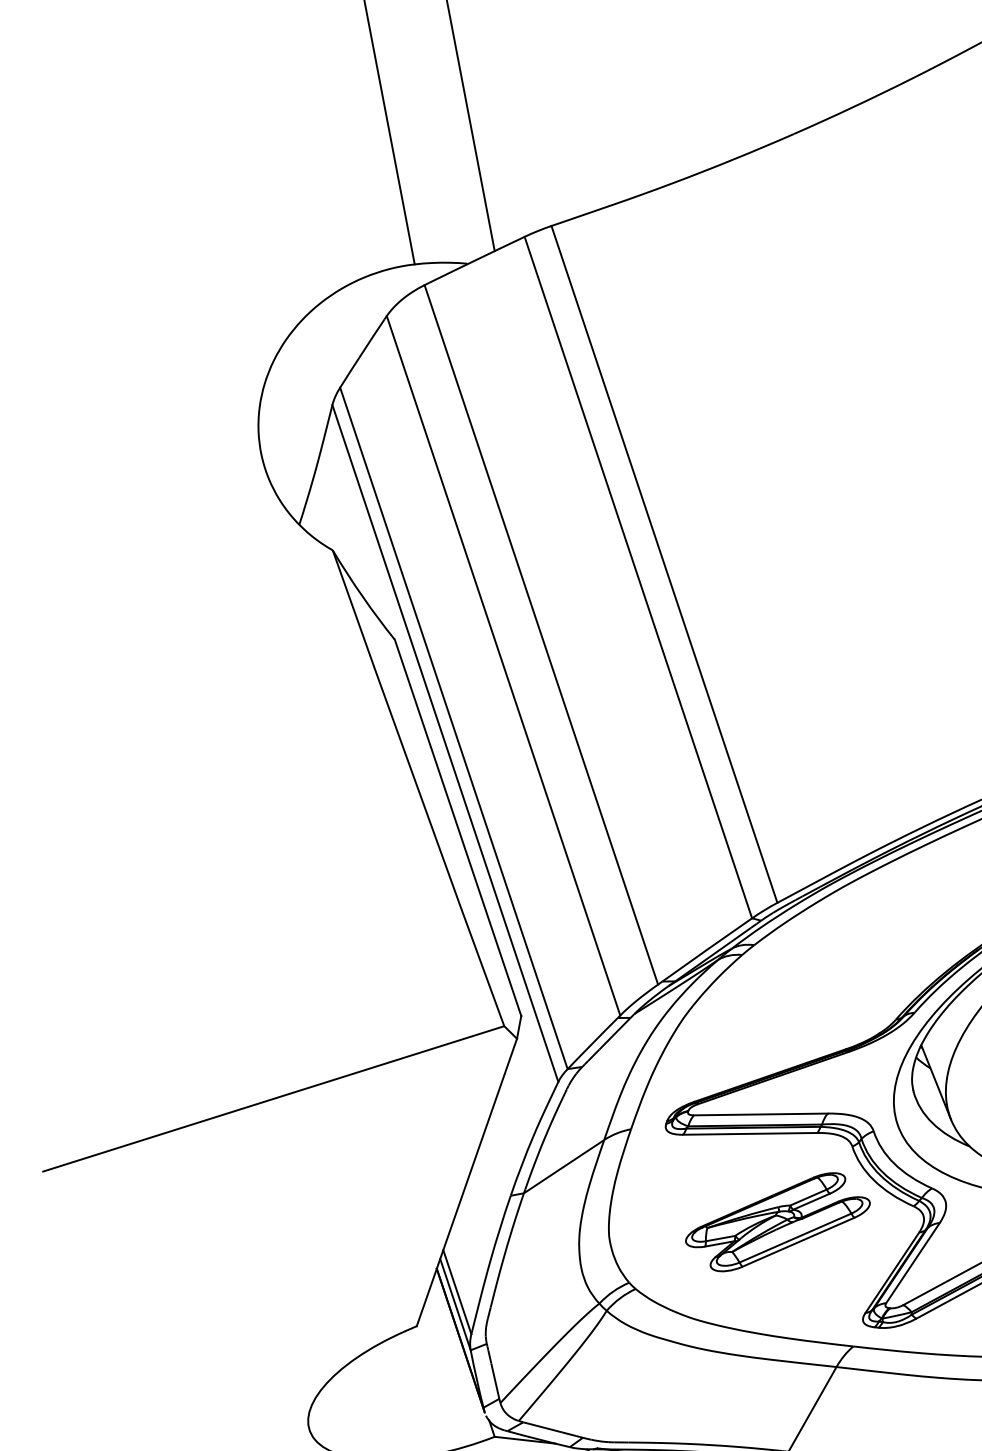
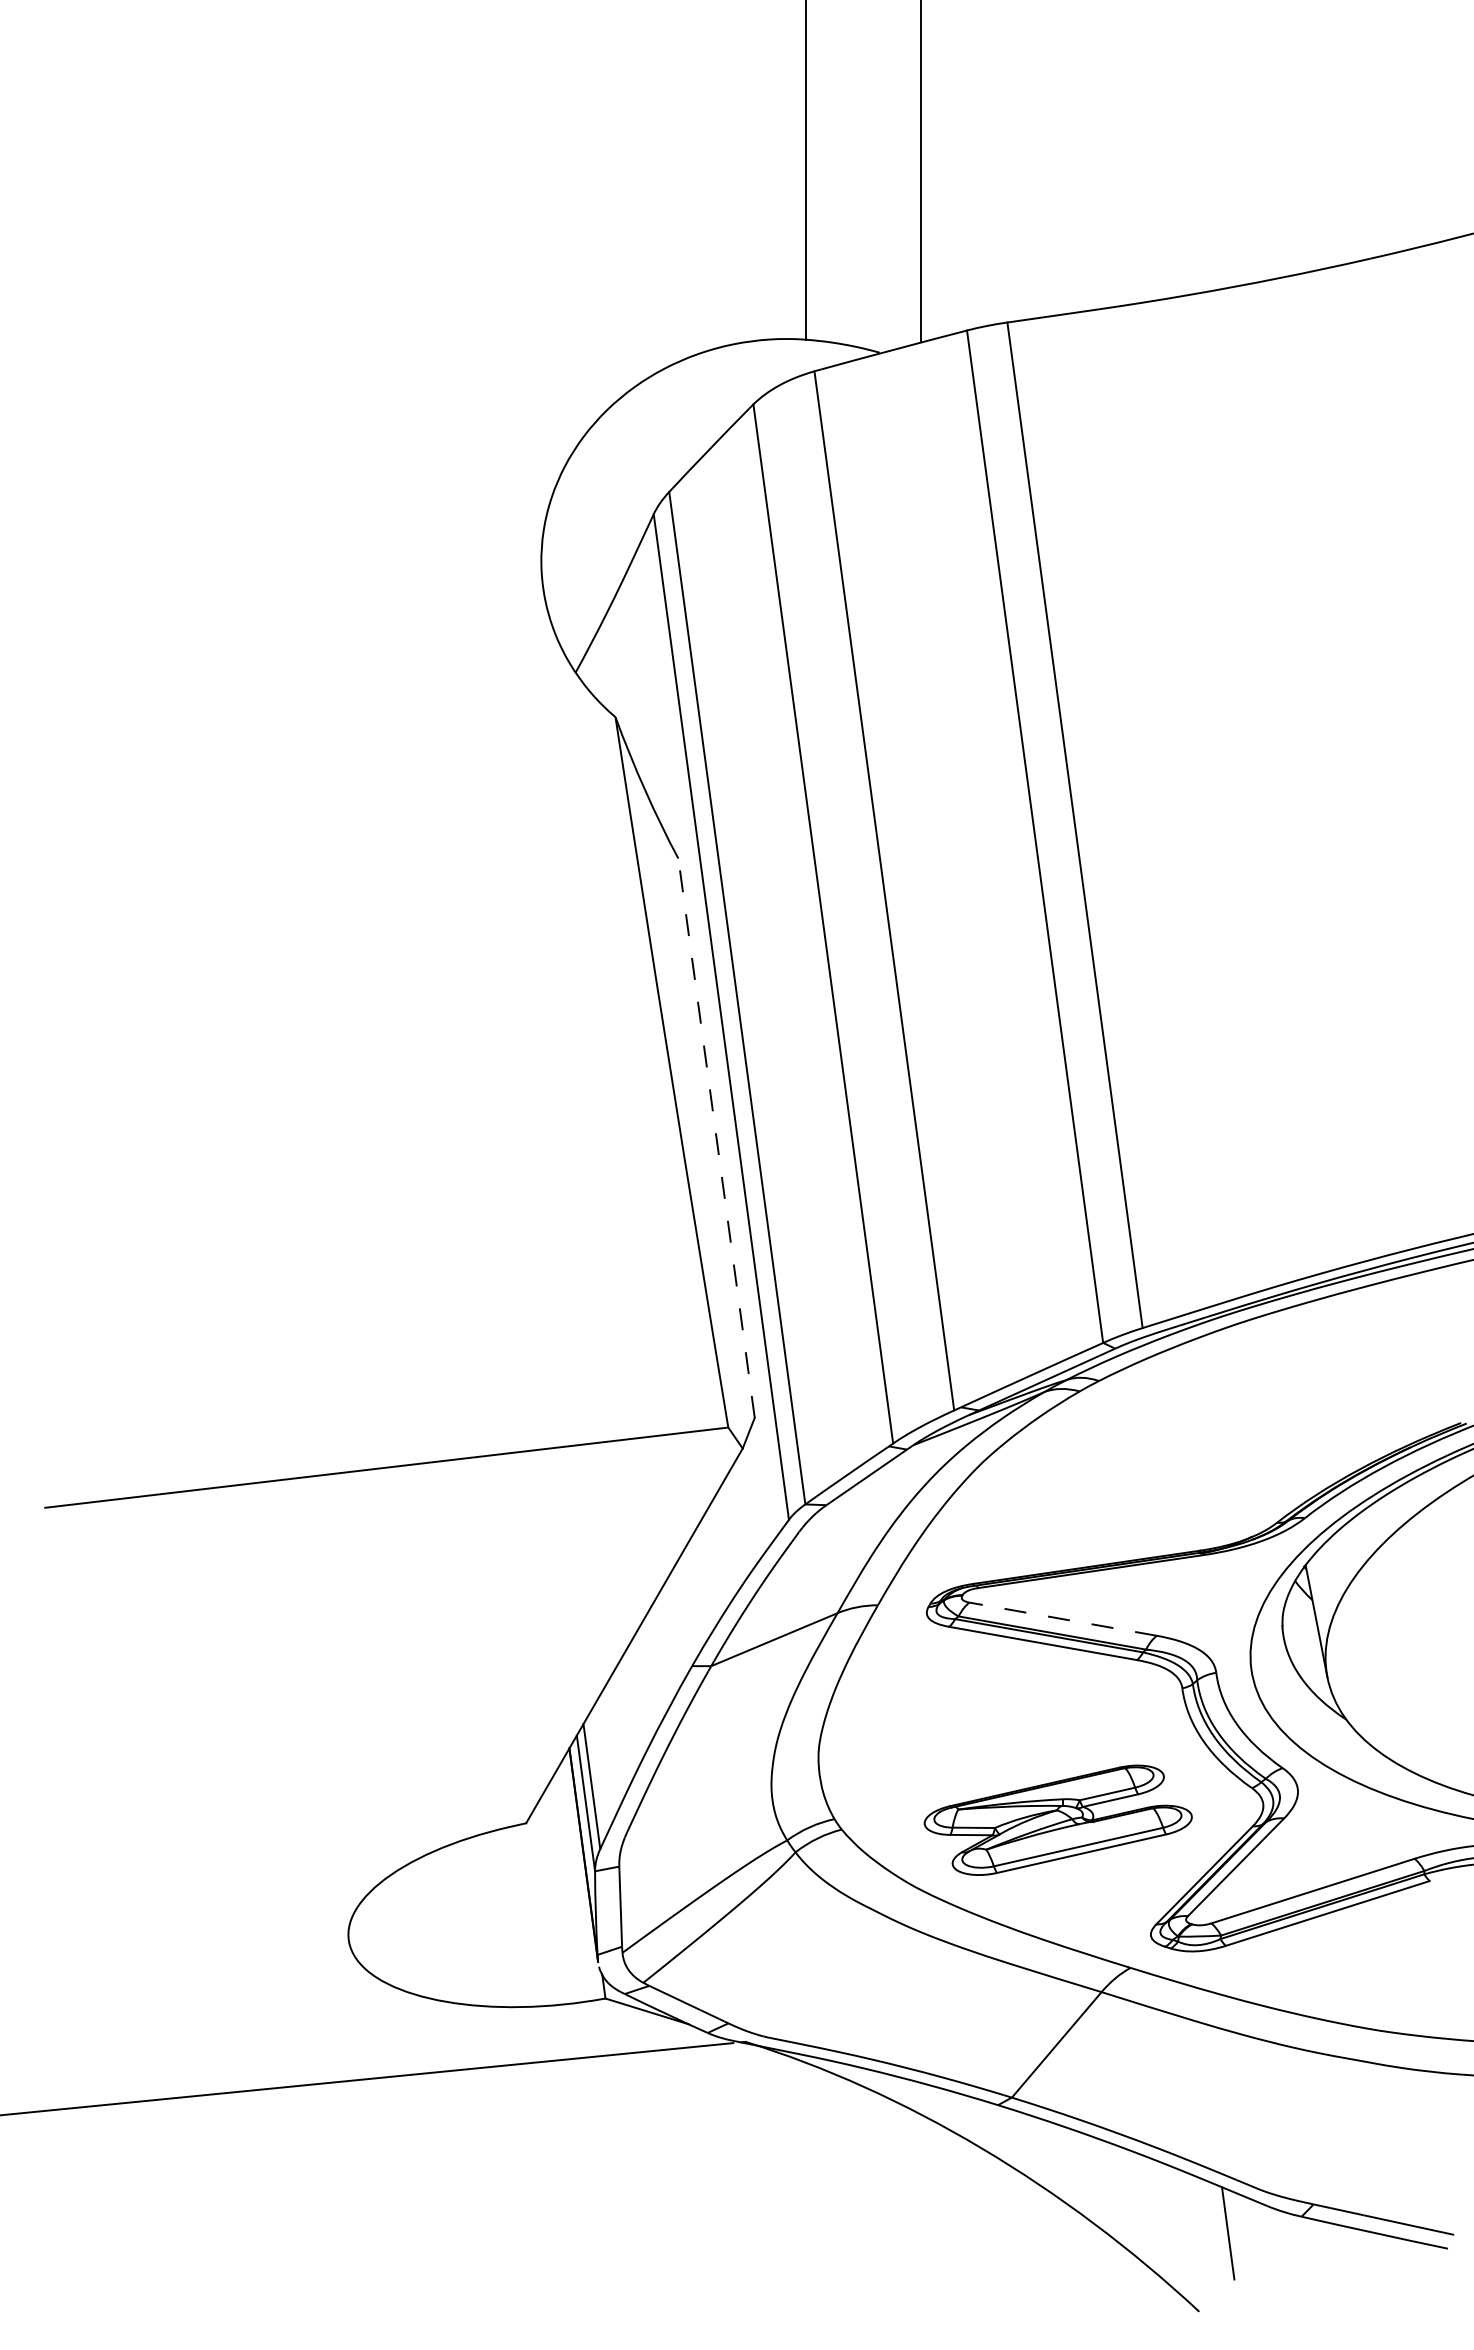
line: (457, 827) -> (716, 1137), solid -> dashed
line: (760, 1114) -> (1062, 1619), solid -> dashed
part: (777, 1221) -> (1057, 1819), moved

